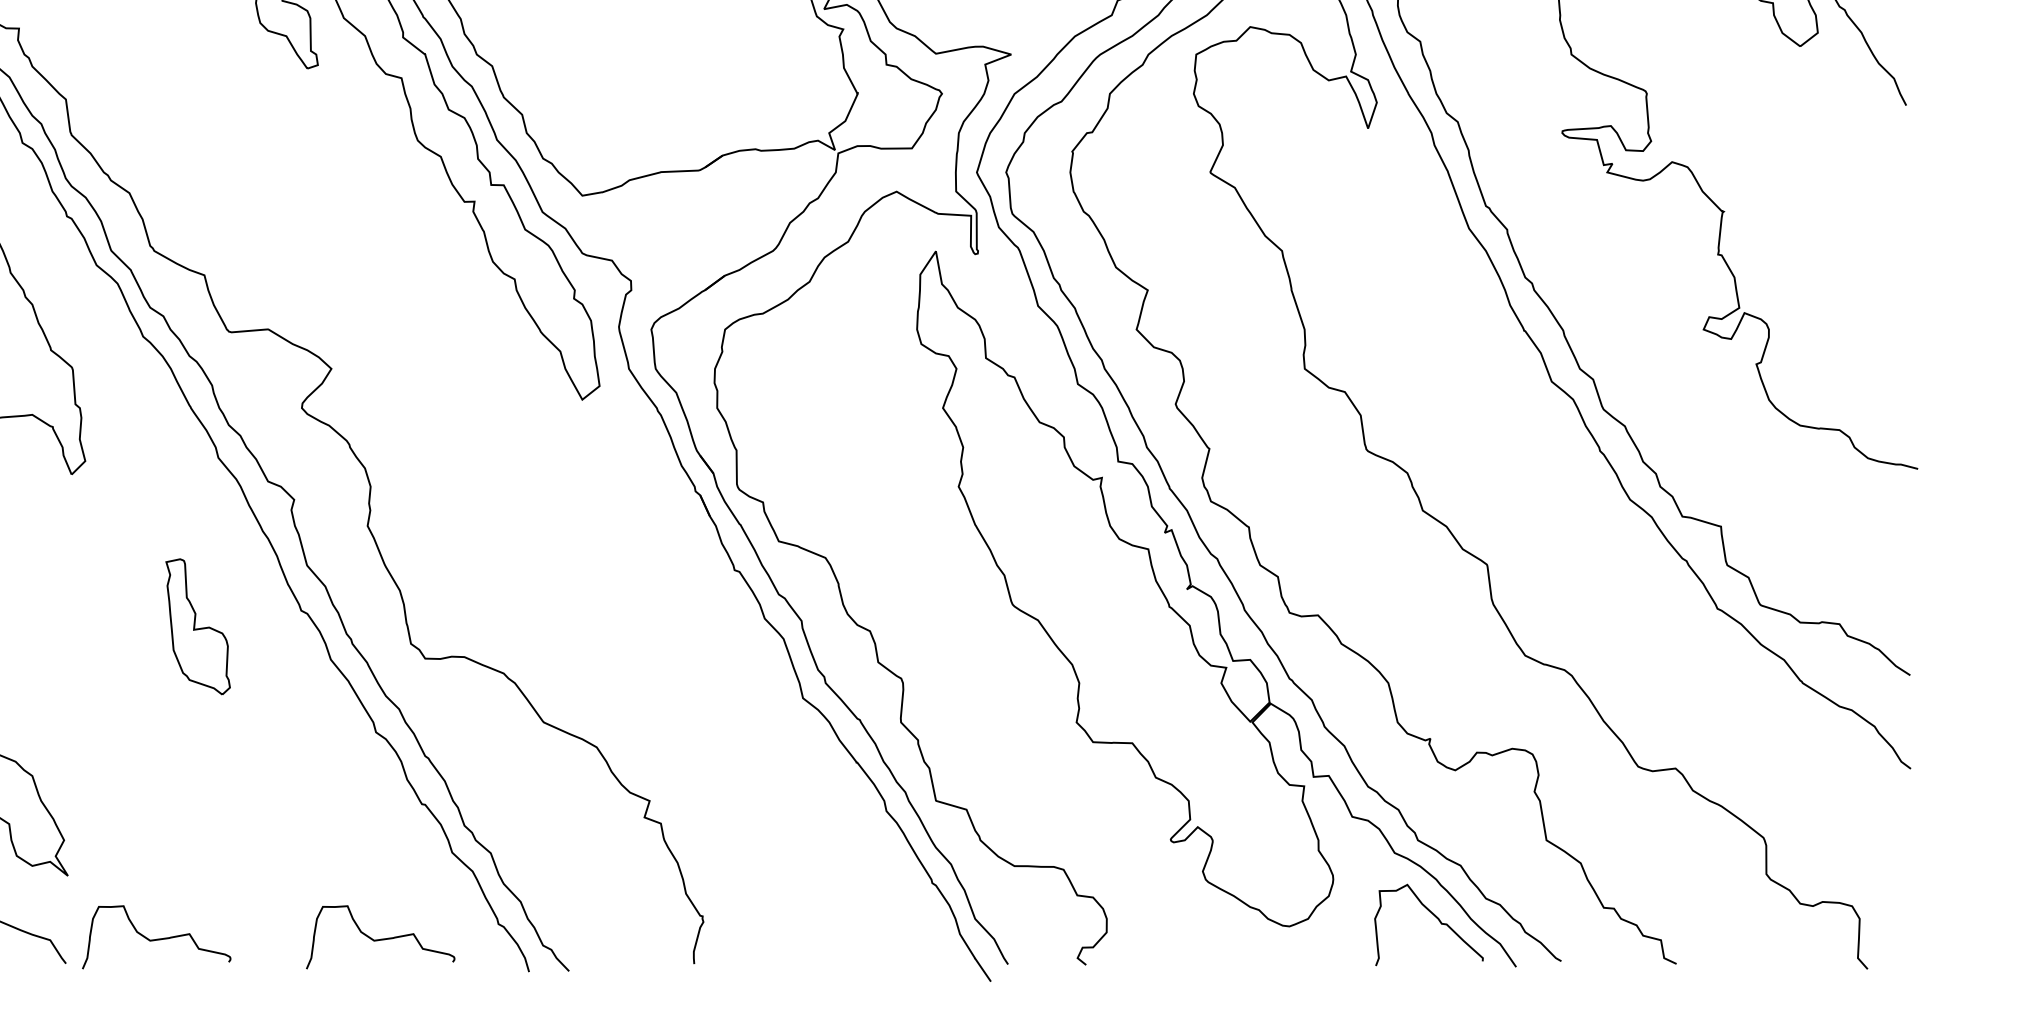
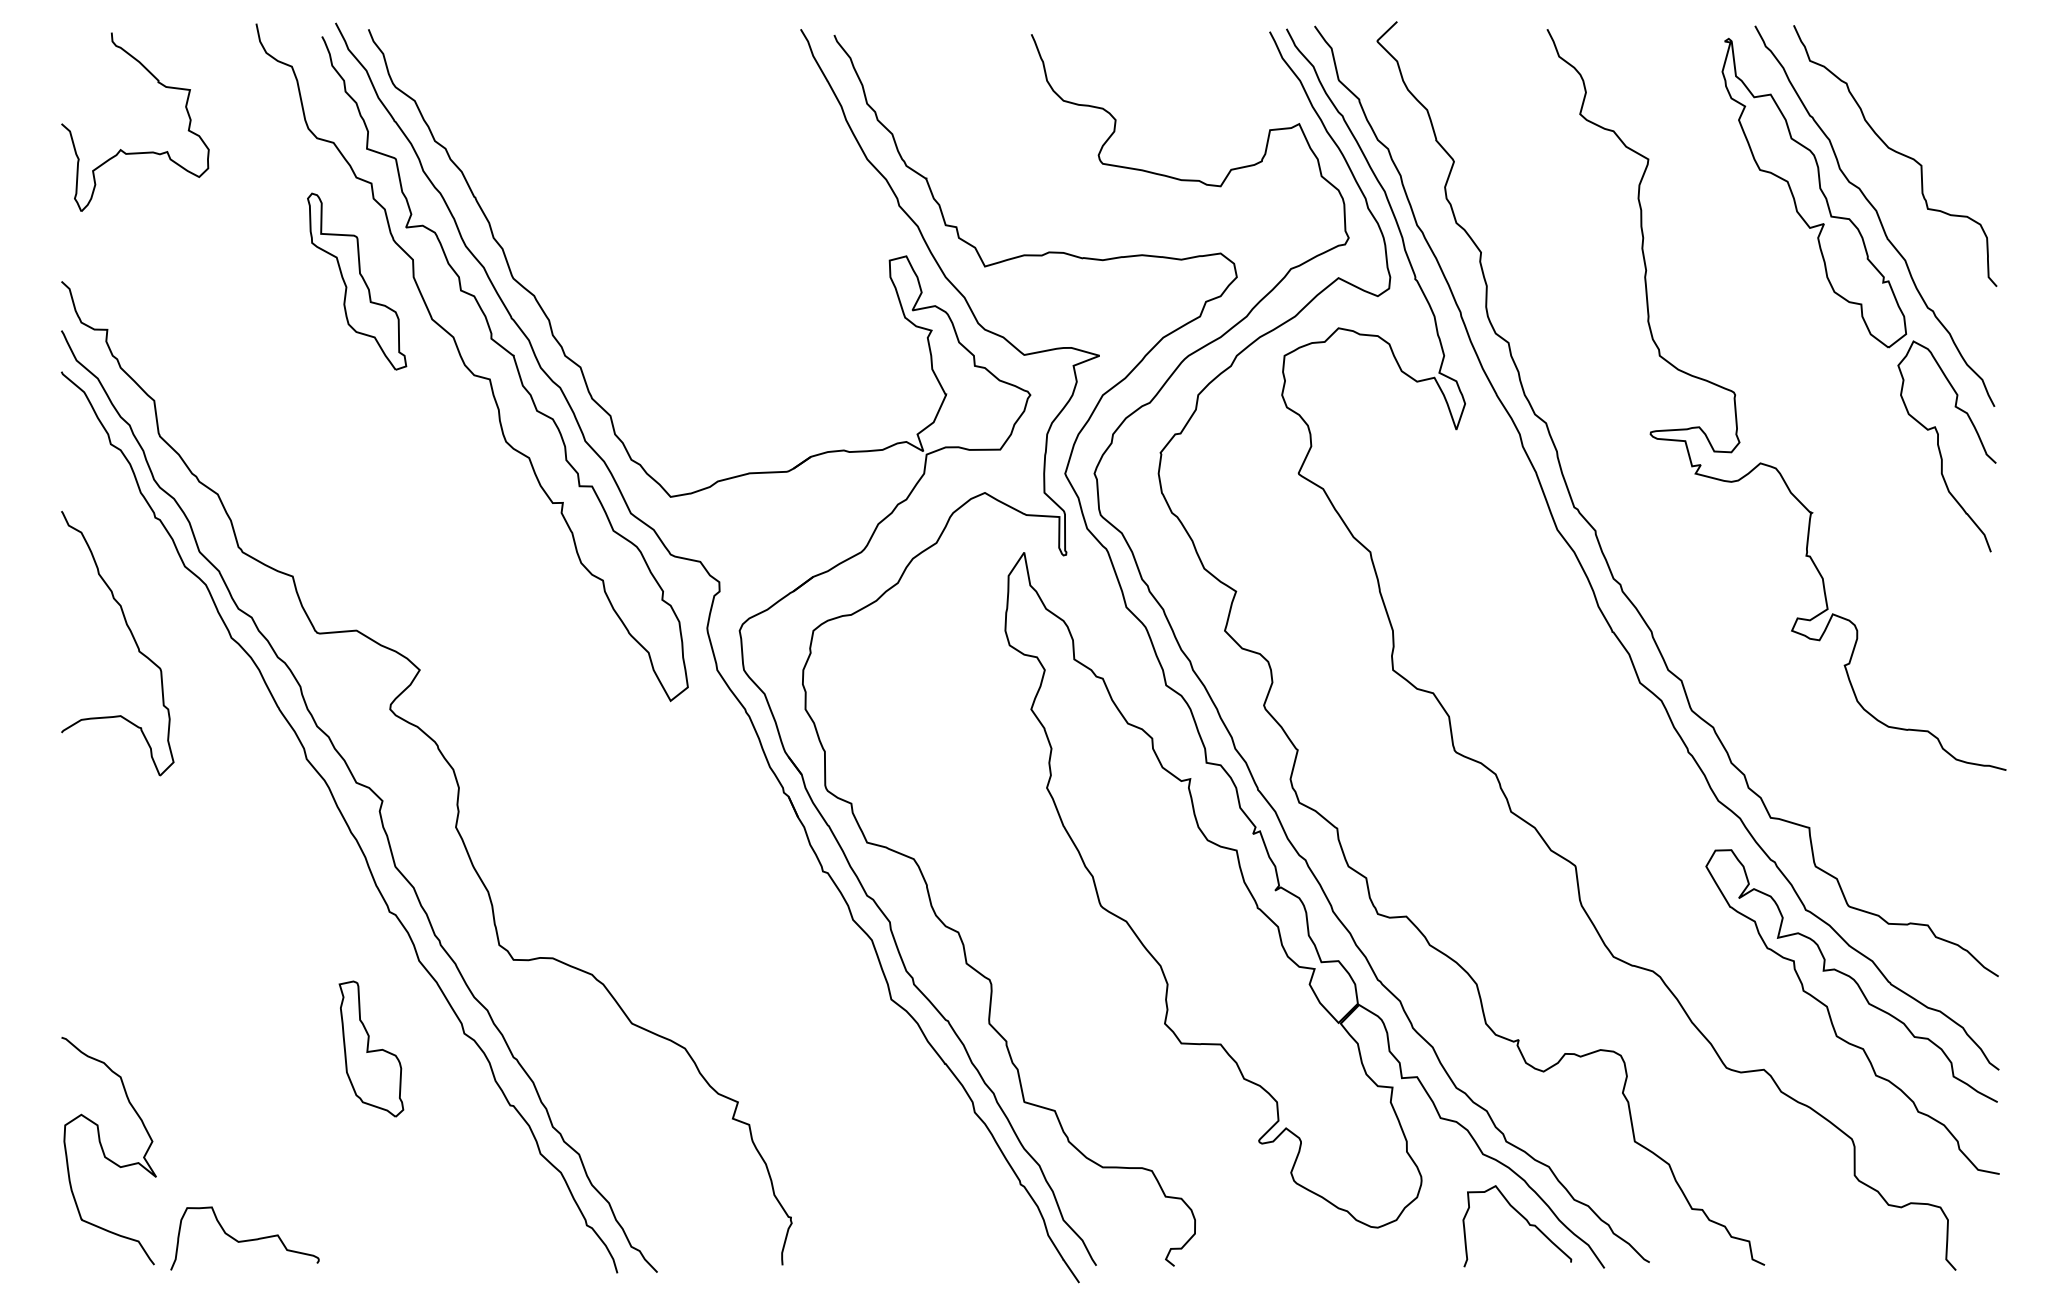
curve: (1852, 148) -> (1940, 449), added
part: (198, 626) -> (371, 1048), moved
curve: (1779, 702) -> (1867, 1003), added
curve: (380, 939) -> (468, 1240), removed

